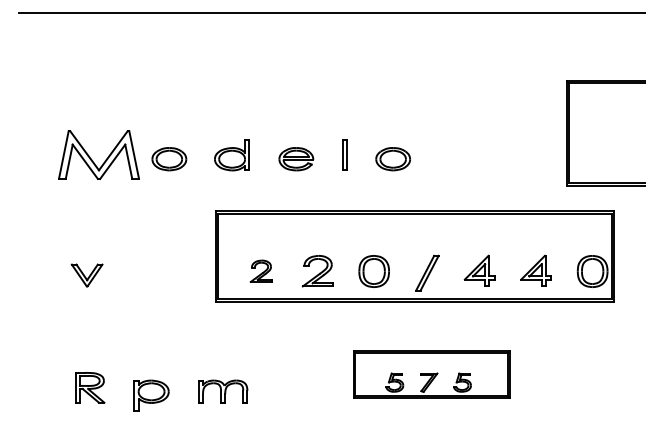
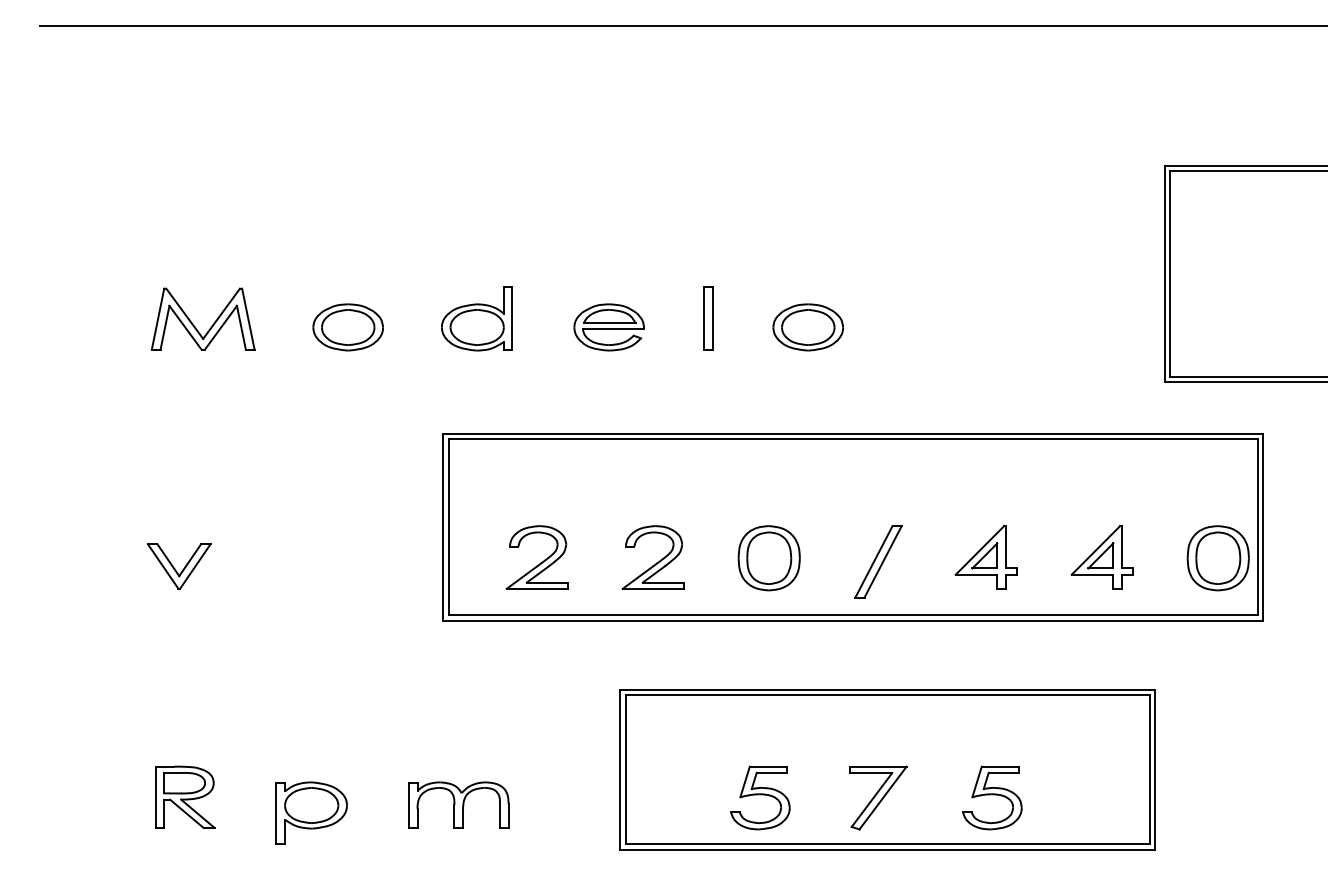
part: (98, 155) -> (202, 319), size x0.62
part: (260, 271) -> (535, 558), size x1.43
part: (431, 374) -> (887, 769), size x1.67

